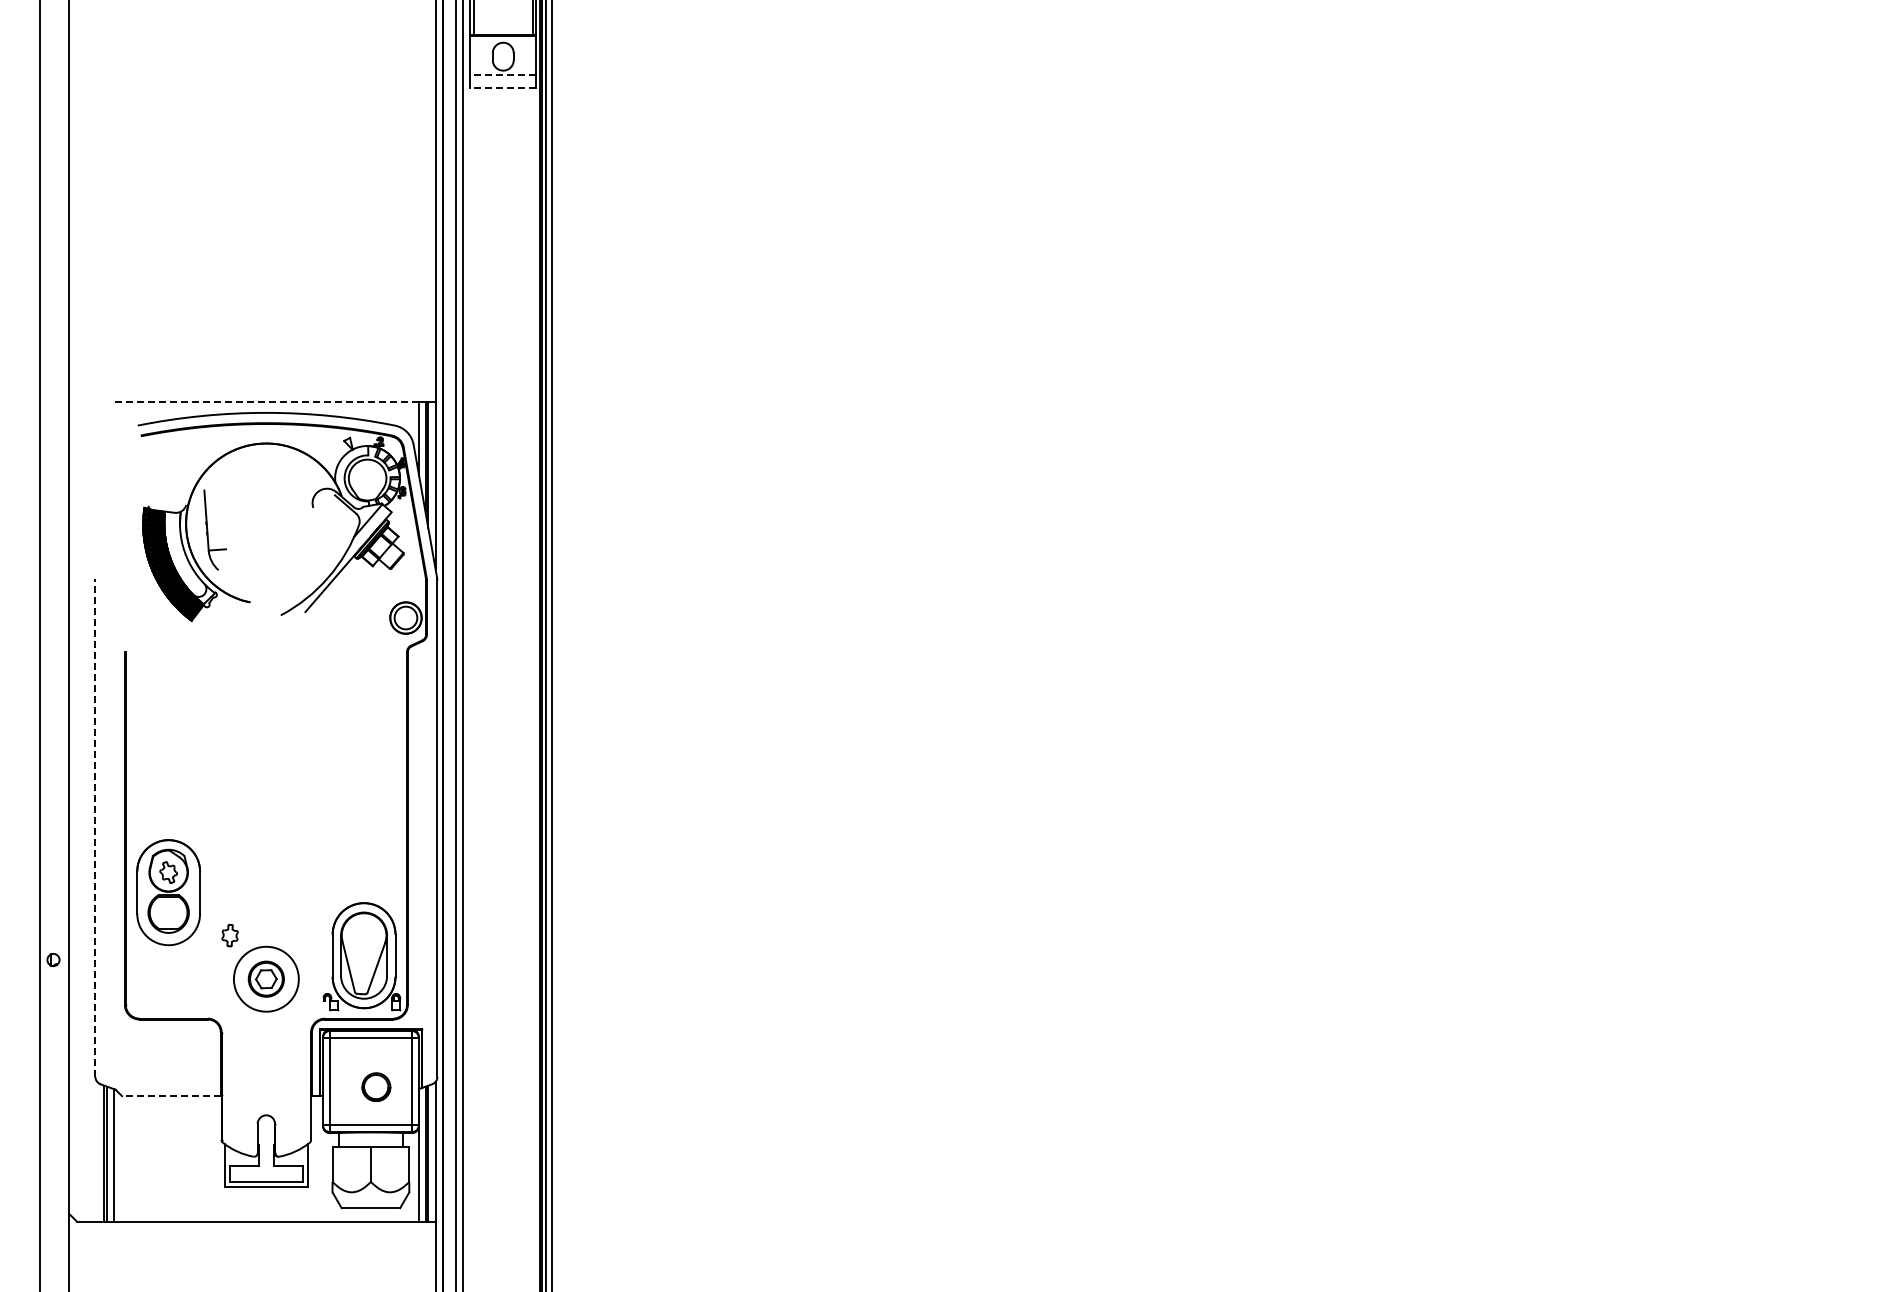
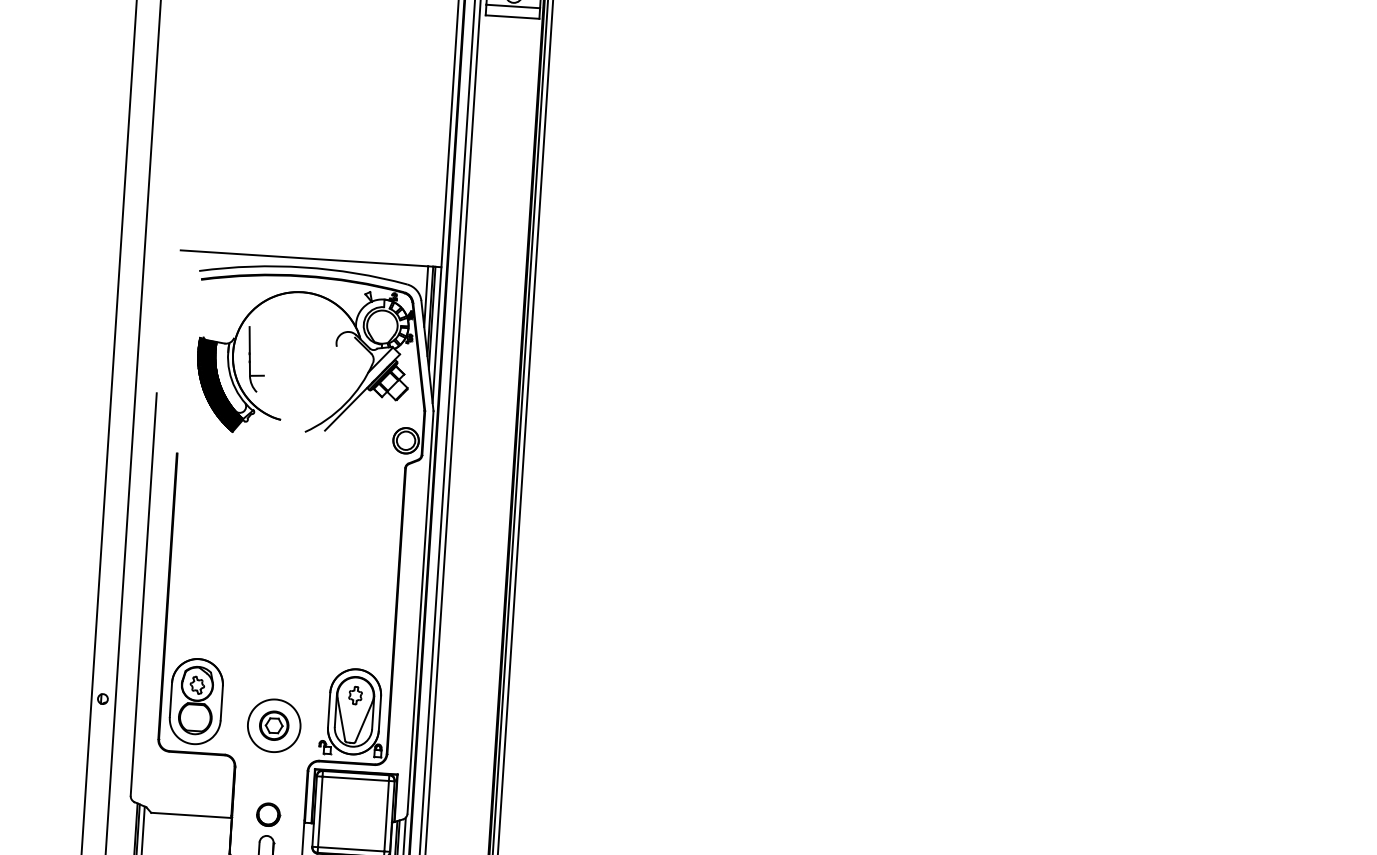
line: (502, 75) -> (512, 6), dashed -> solid
line: (502, 88) -> (511, 17), dashed -> solid
line: (266, 401) -> (304, 258), dashed -> solid
line: (95, 828) -> (143, 594), dashed -> solid
part: (168, 892) -> (196, 701), moved
part: (229, 935) -> (355, 695), moved
part: (376, 1086) -> (268, 814), moved
line: (170, 1096) -> (190, 815), dashed -> solid

